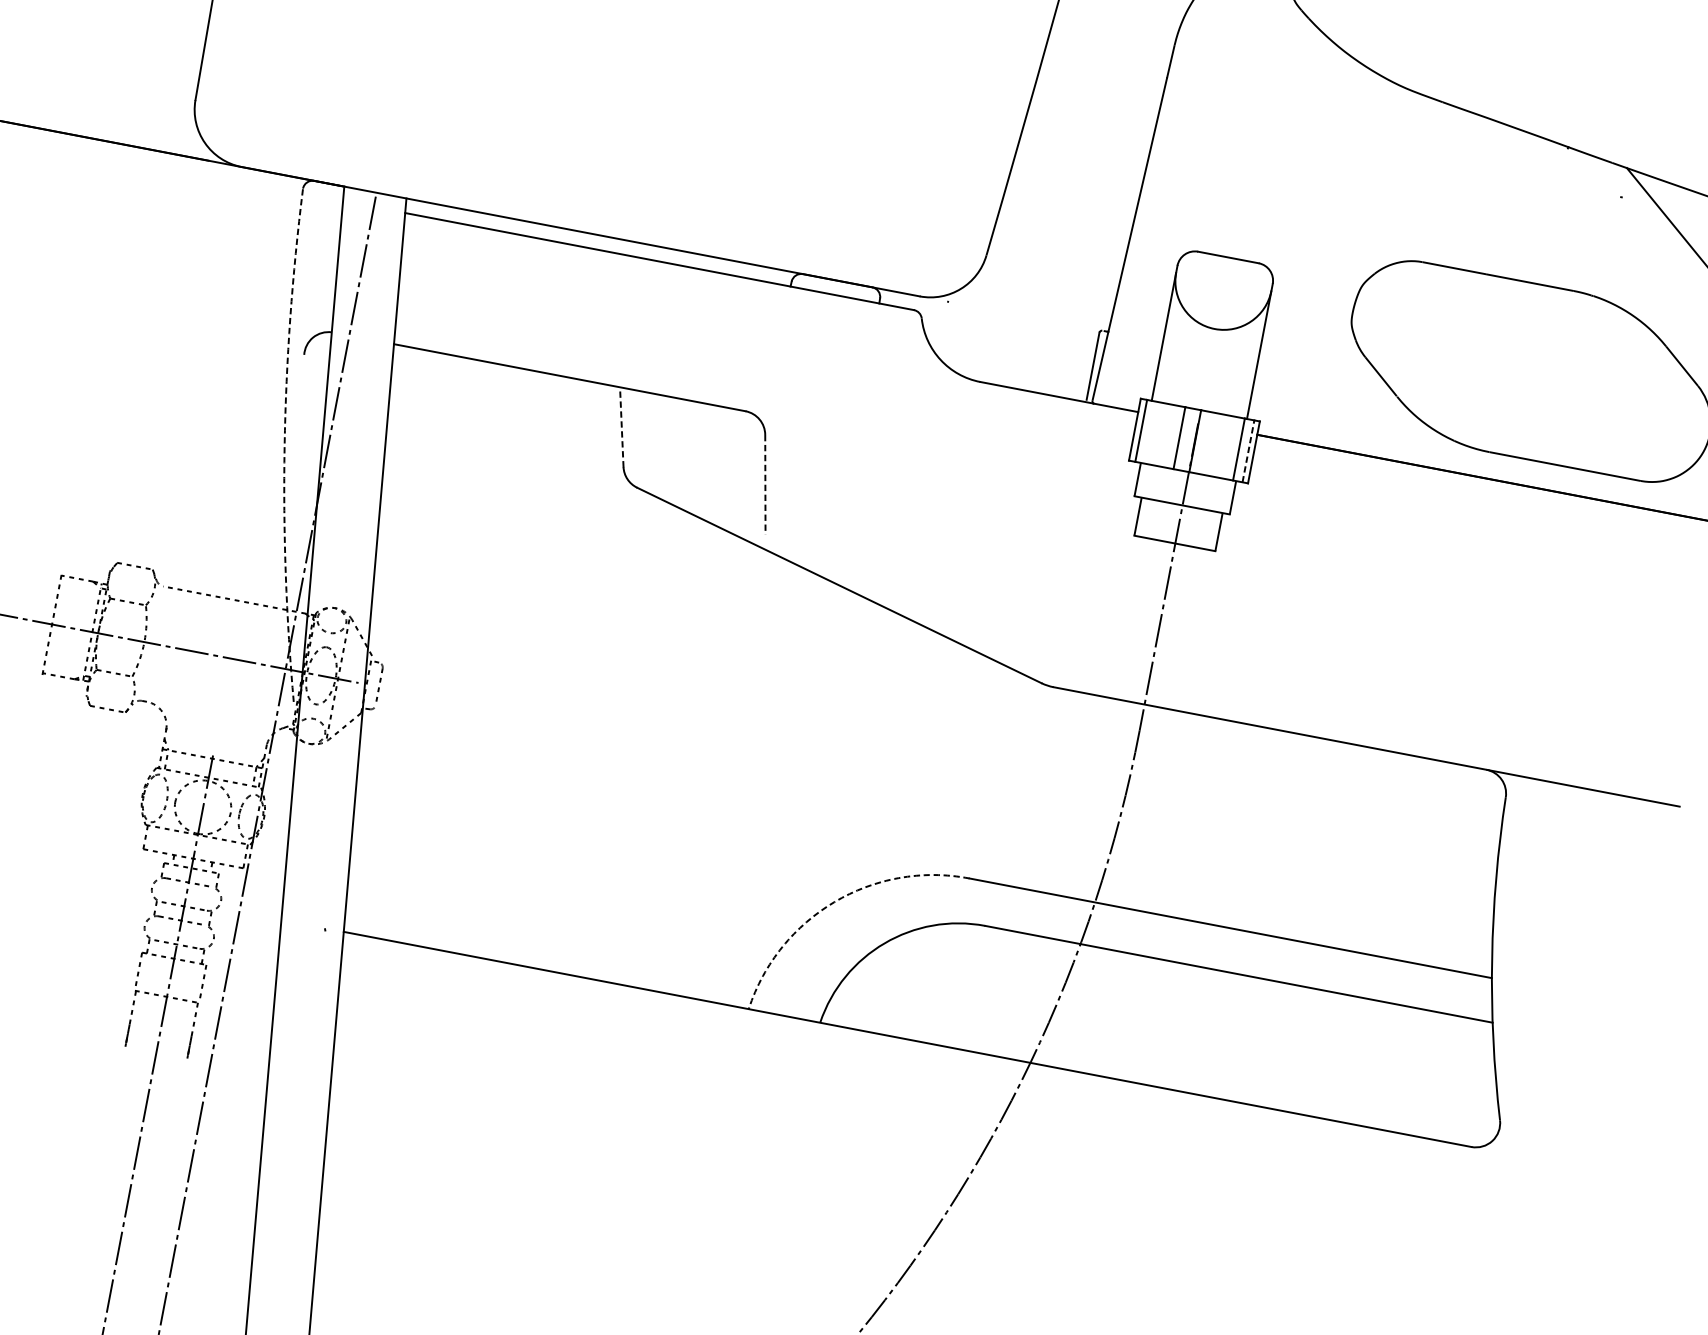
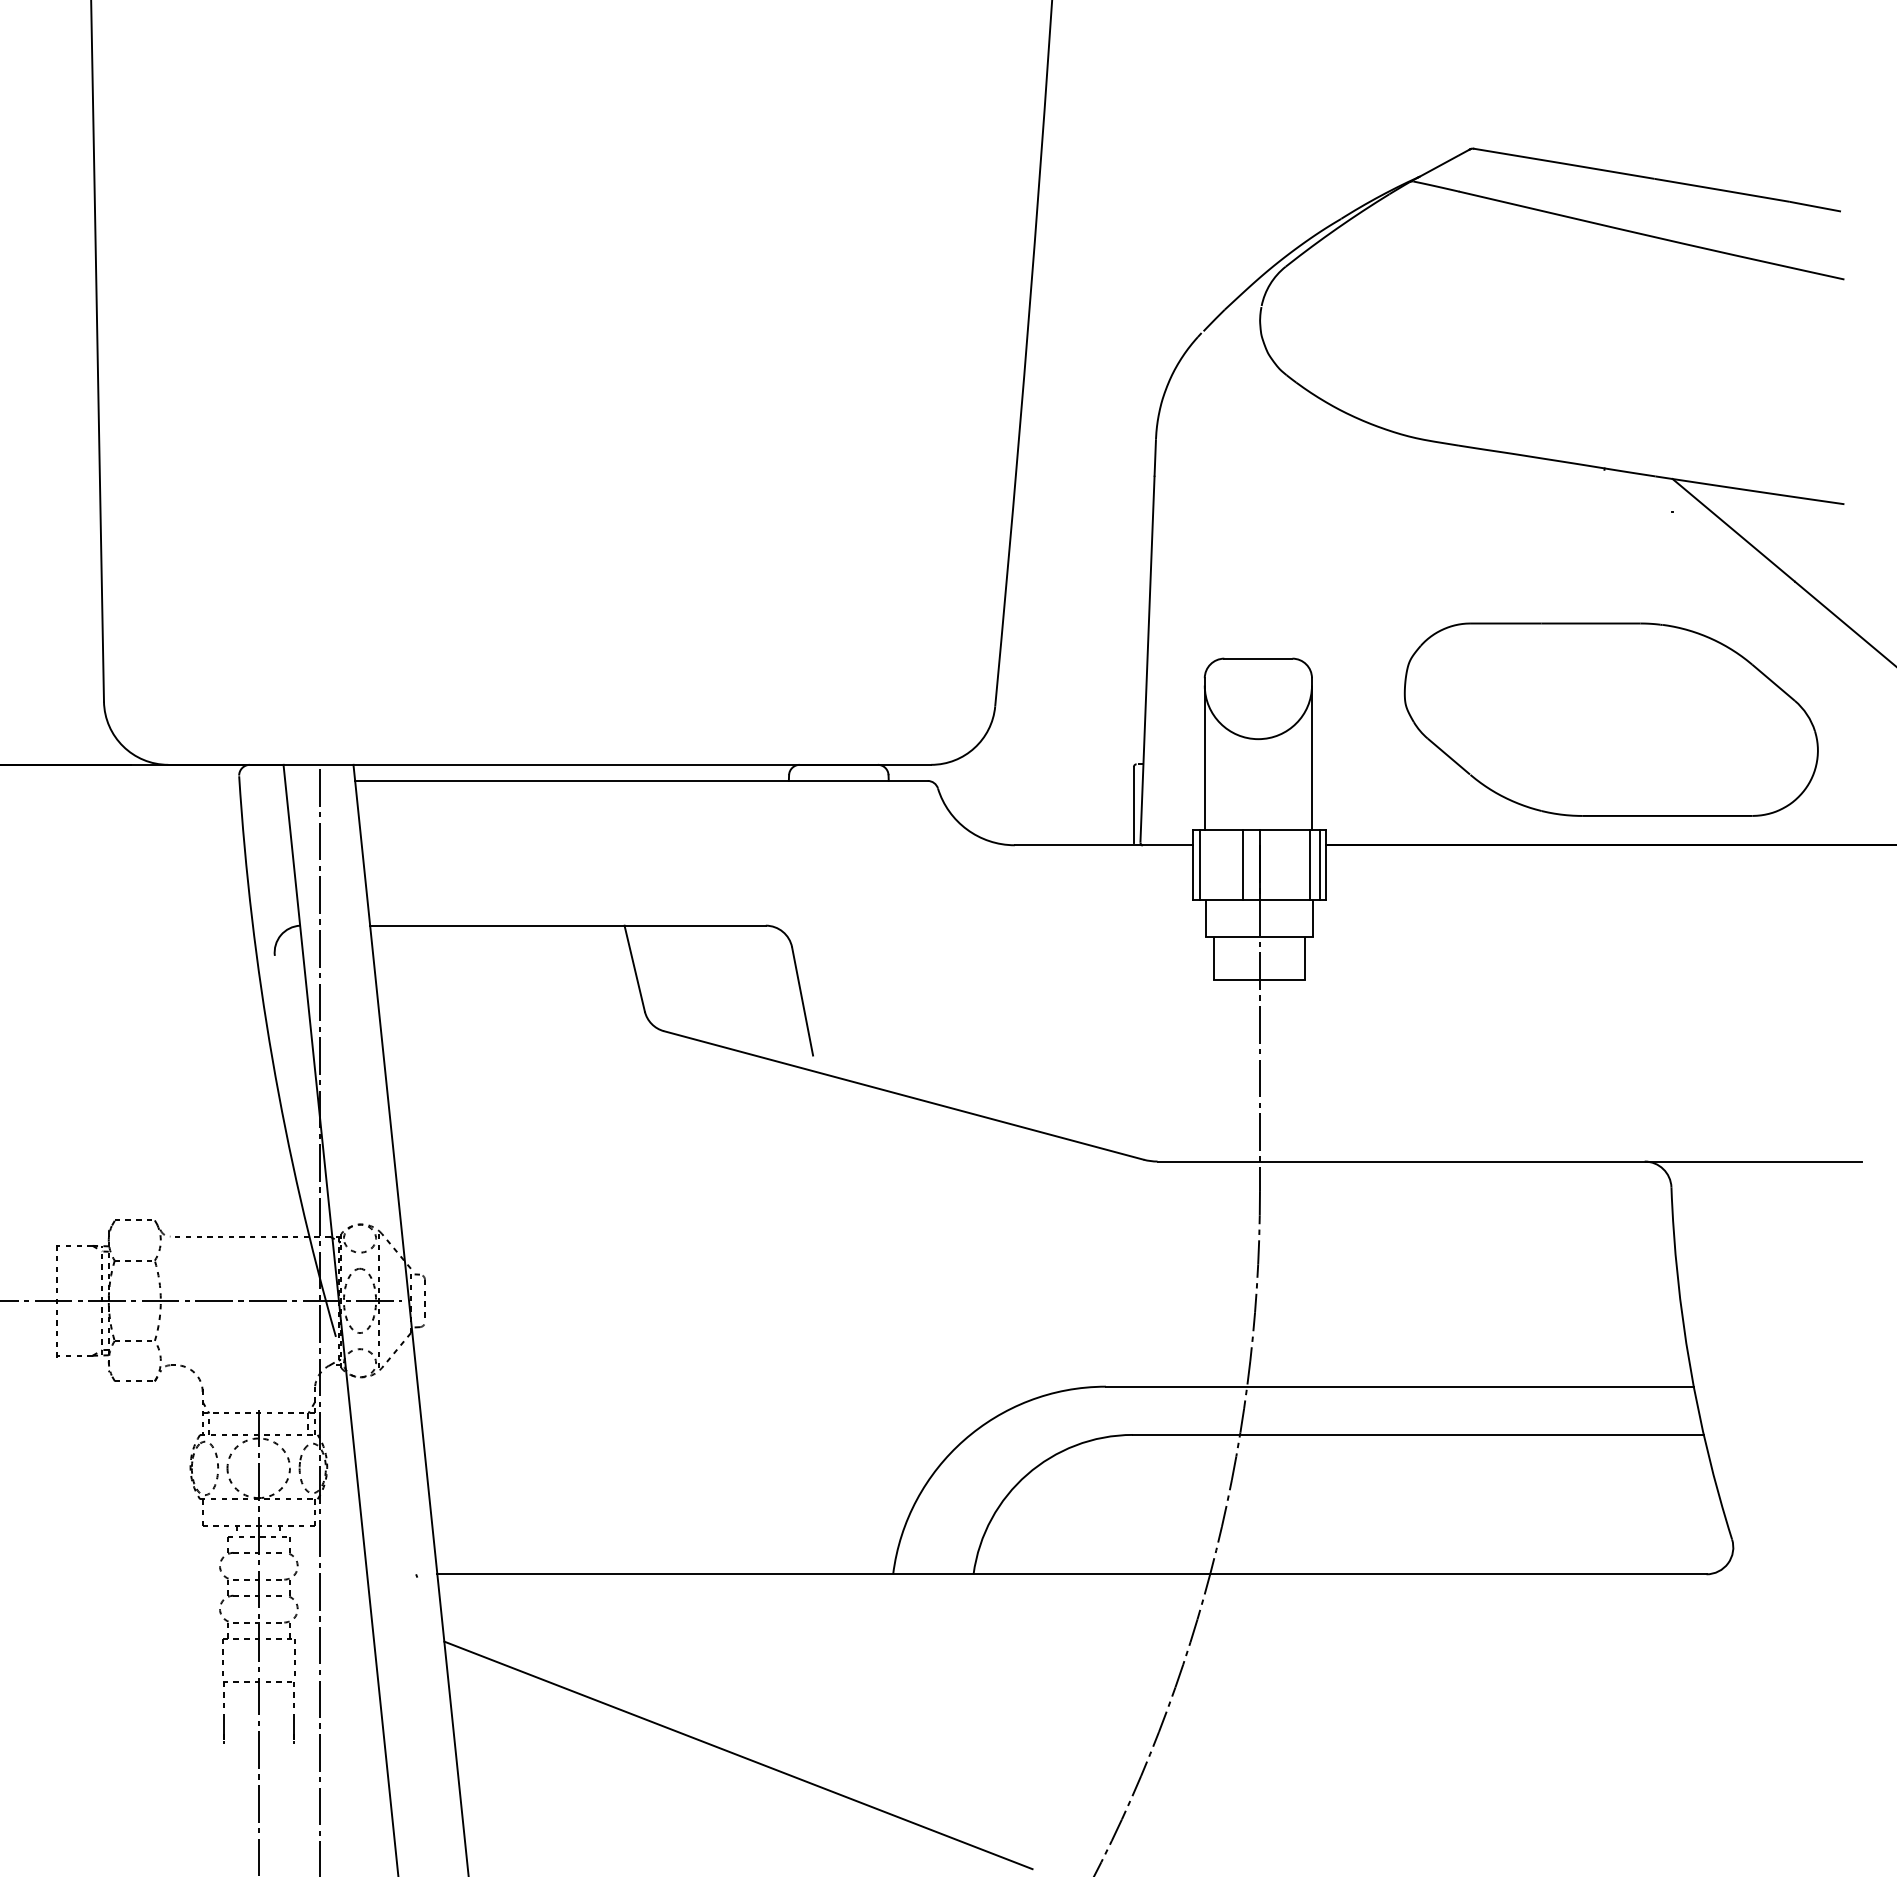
line: (621, 427) -> (634, 968), dashed -> solid
arc: (284, 446) -> (272, 1059), dashed -> solid
line: (1248, 451) -> (1320, 865), dashed -> solid
line: (765, 484) -> (802, 1001), dashed -> solid
arc: (834, 902) -> (964, 1440), dashed -> solid
line: (580, 1143) -> (738, 1755), added

